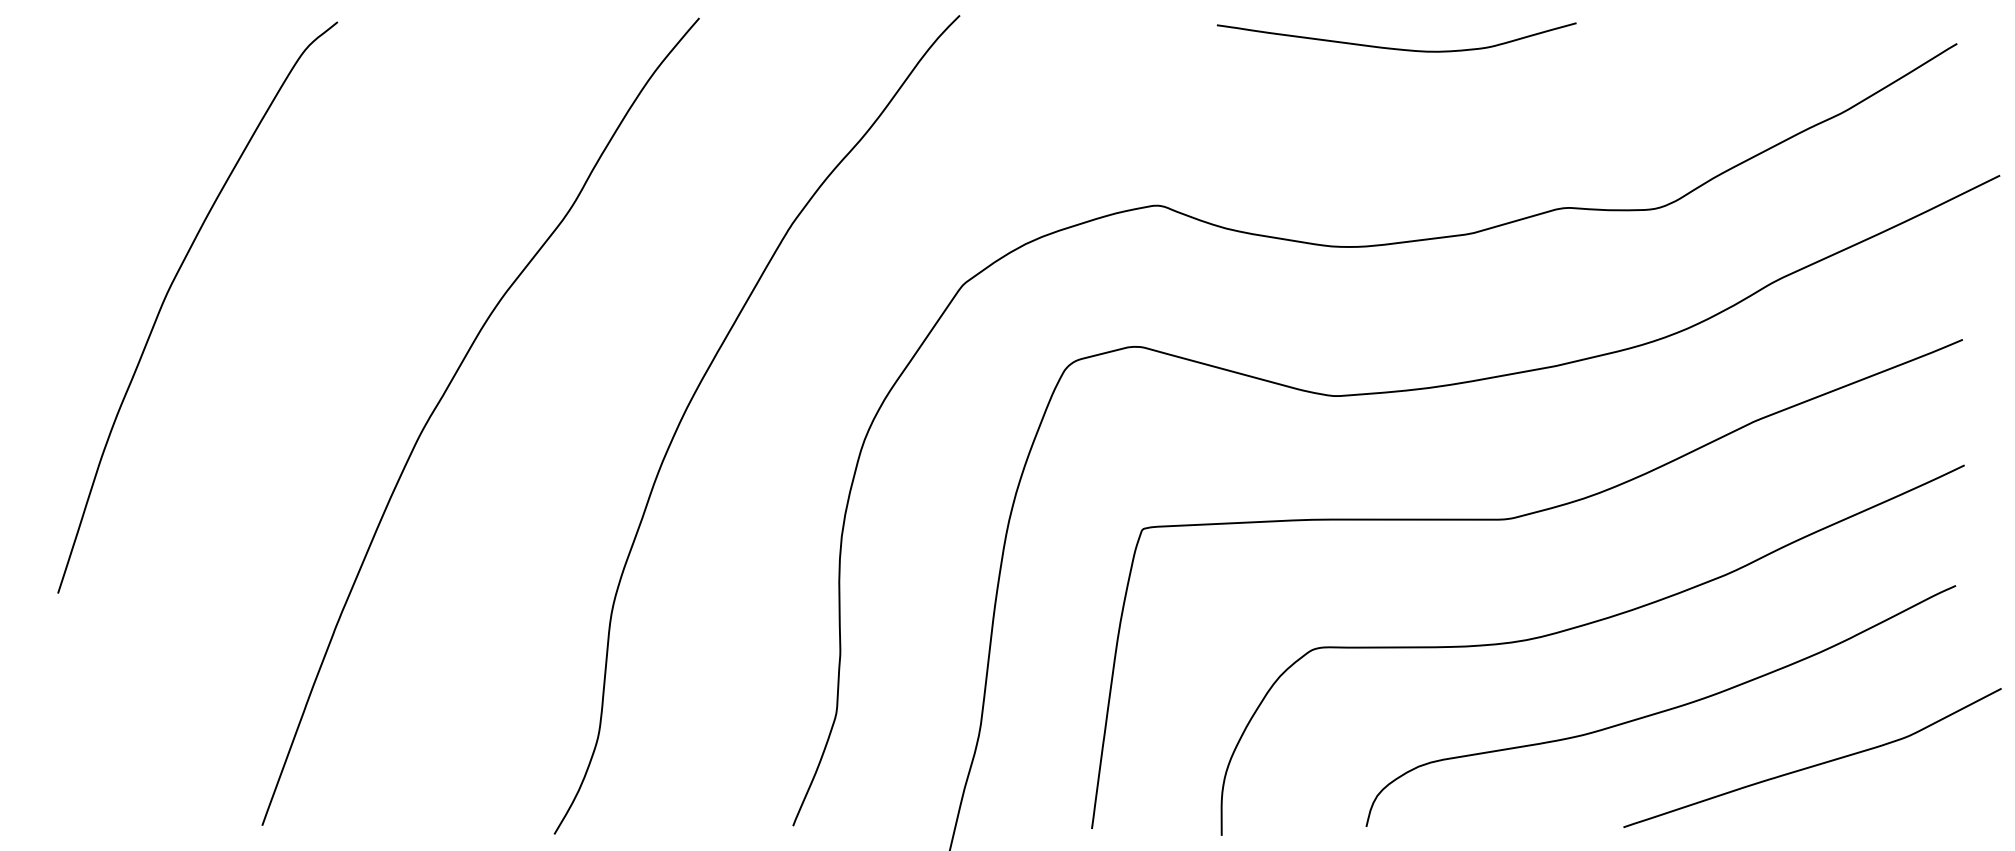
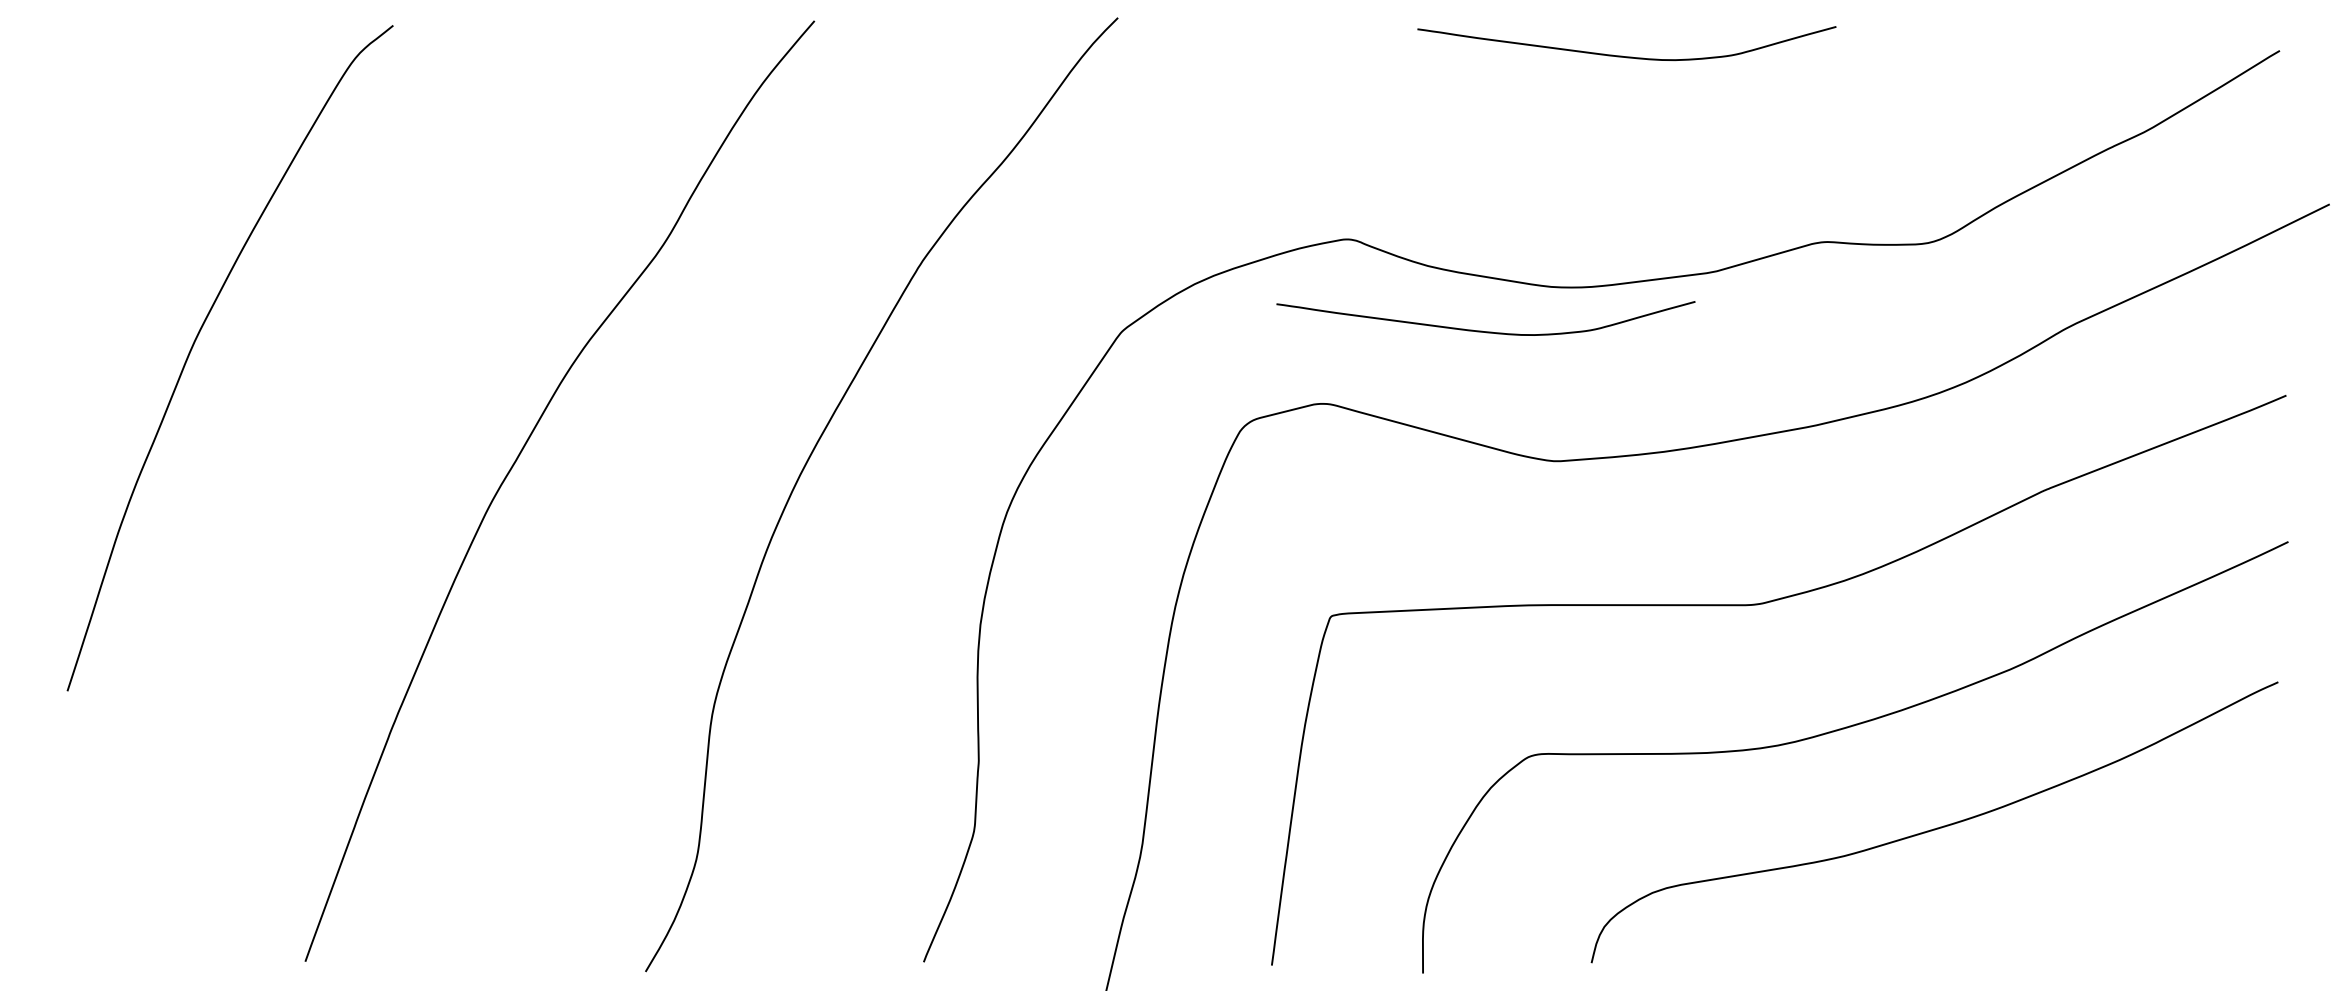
curve: (1275, 284) -> (1485, 331), added
curve: (1815, 764) -> (2114, 890), removed

